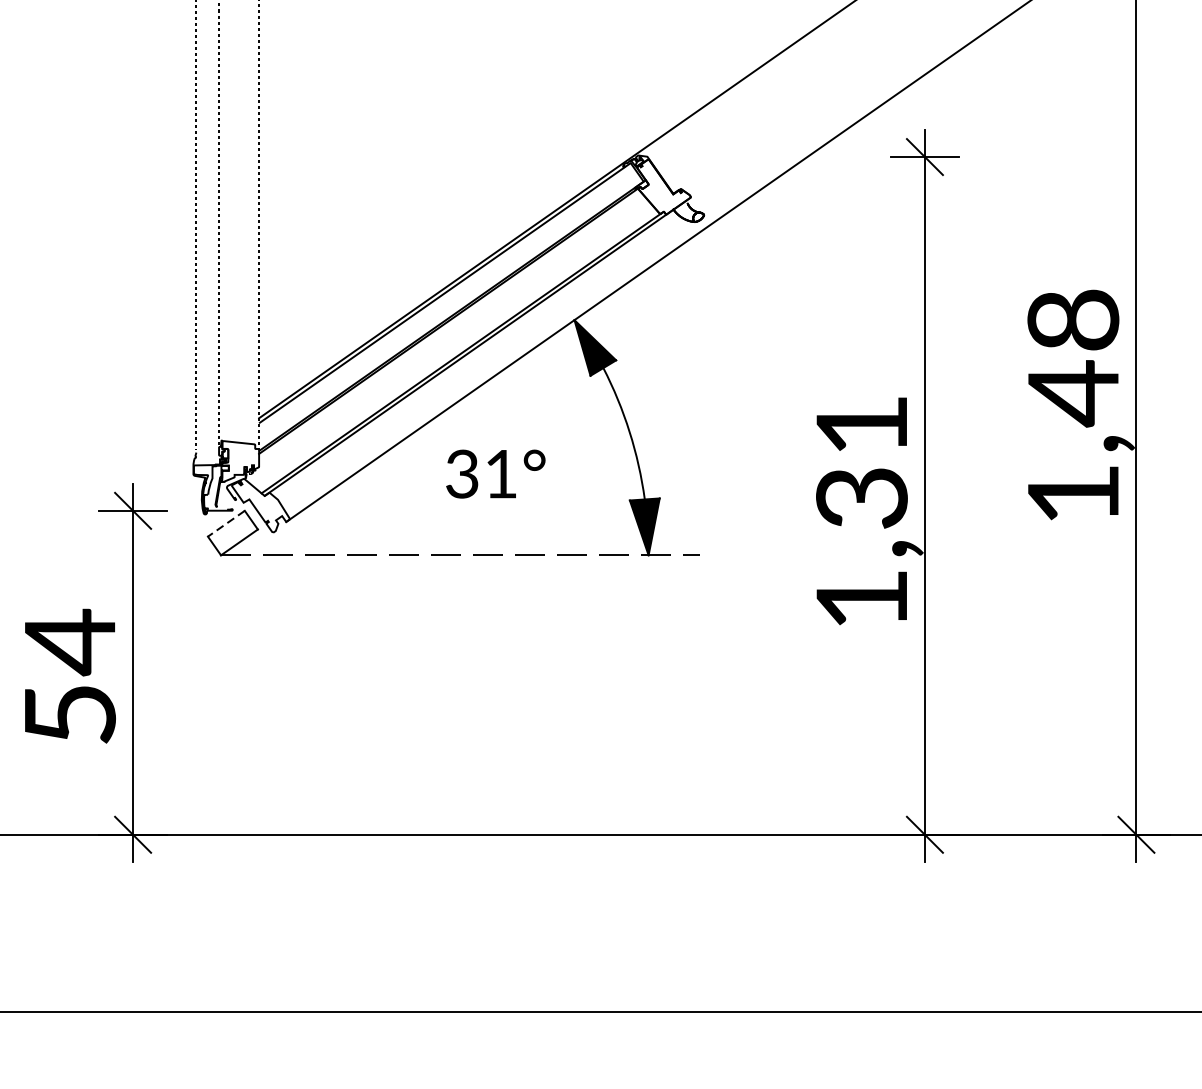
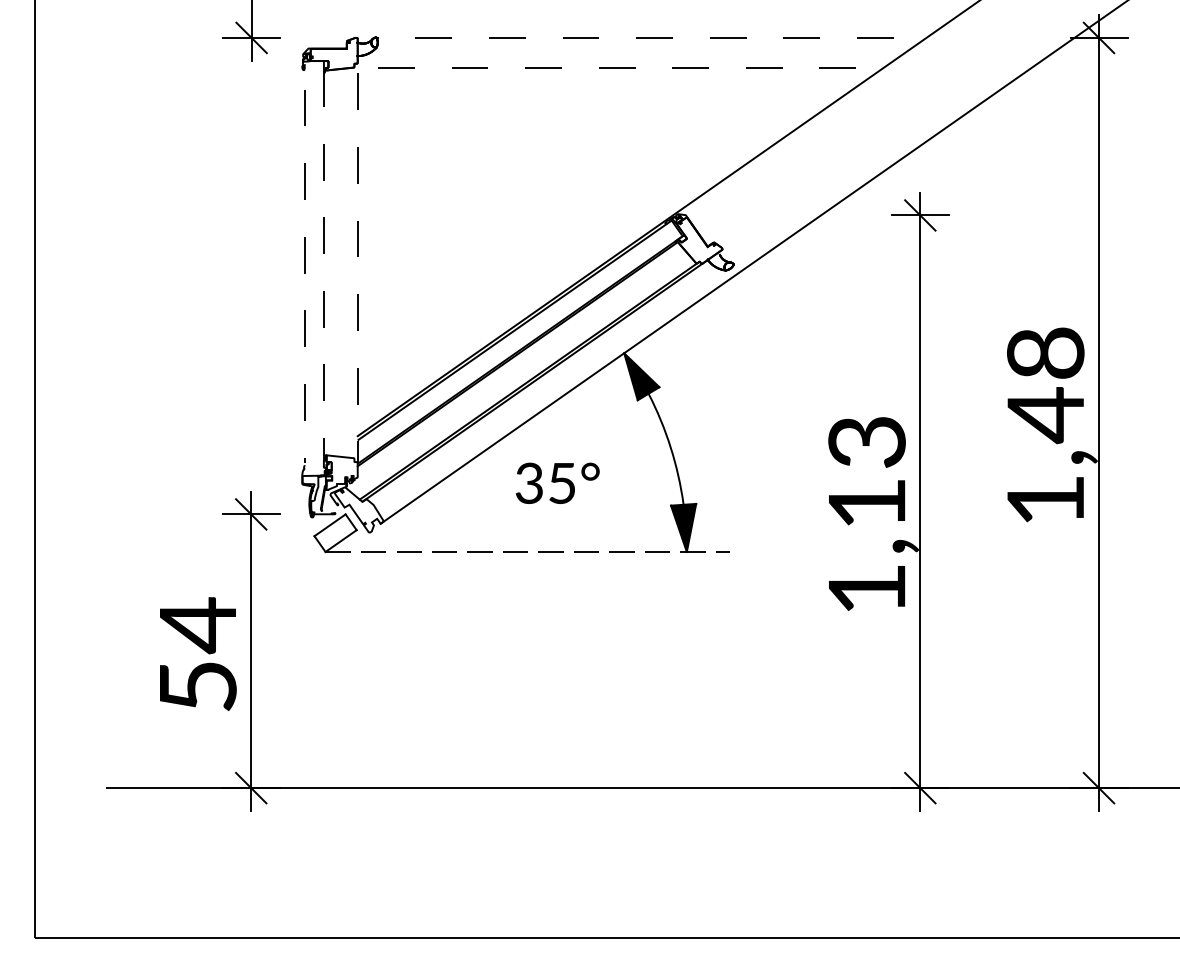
text: (861, 462) -> (866, 473), 1,31 -> 1,13
text: (500, 474) -> (561, 483), 31° -> 35°
line: (225, 523) -> (329, 525), dashed -> solid

